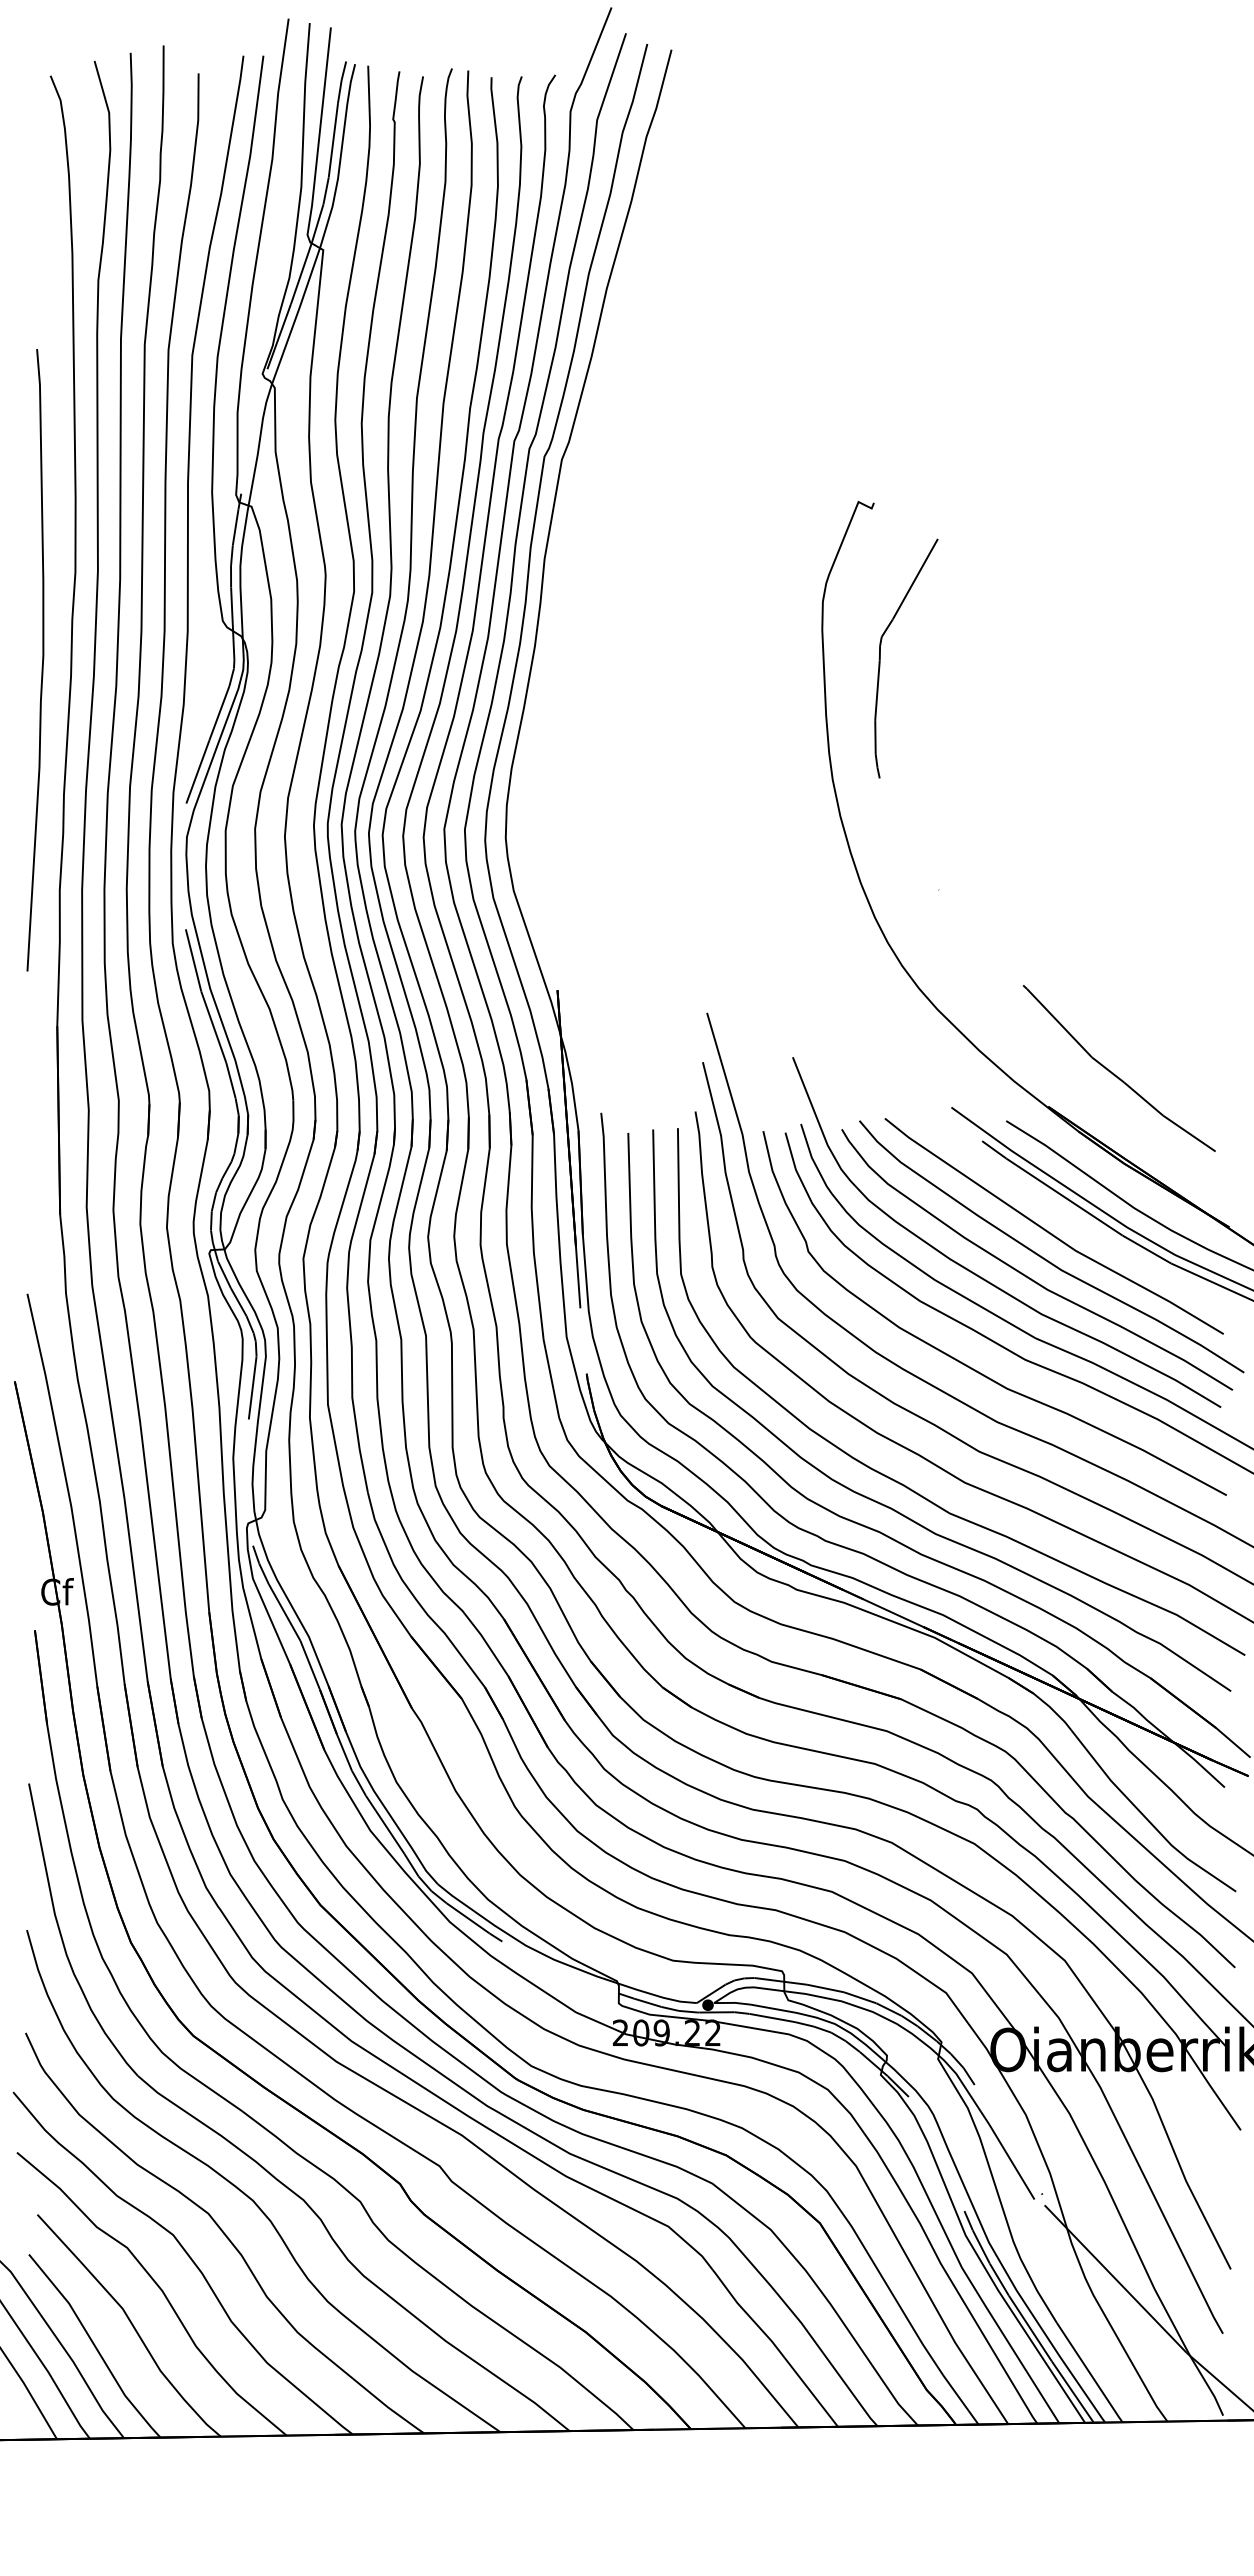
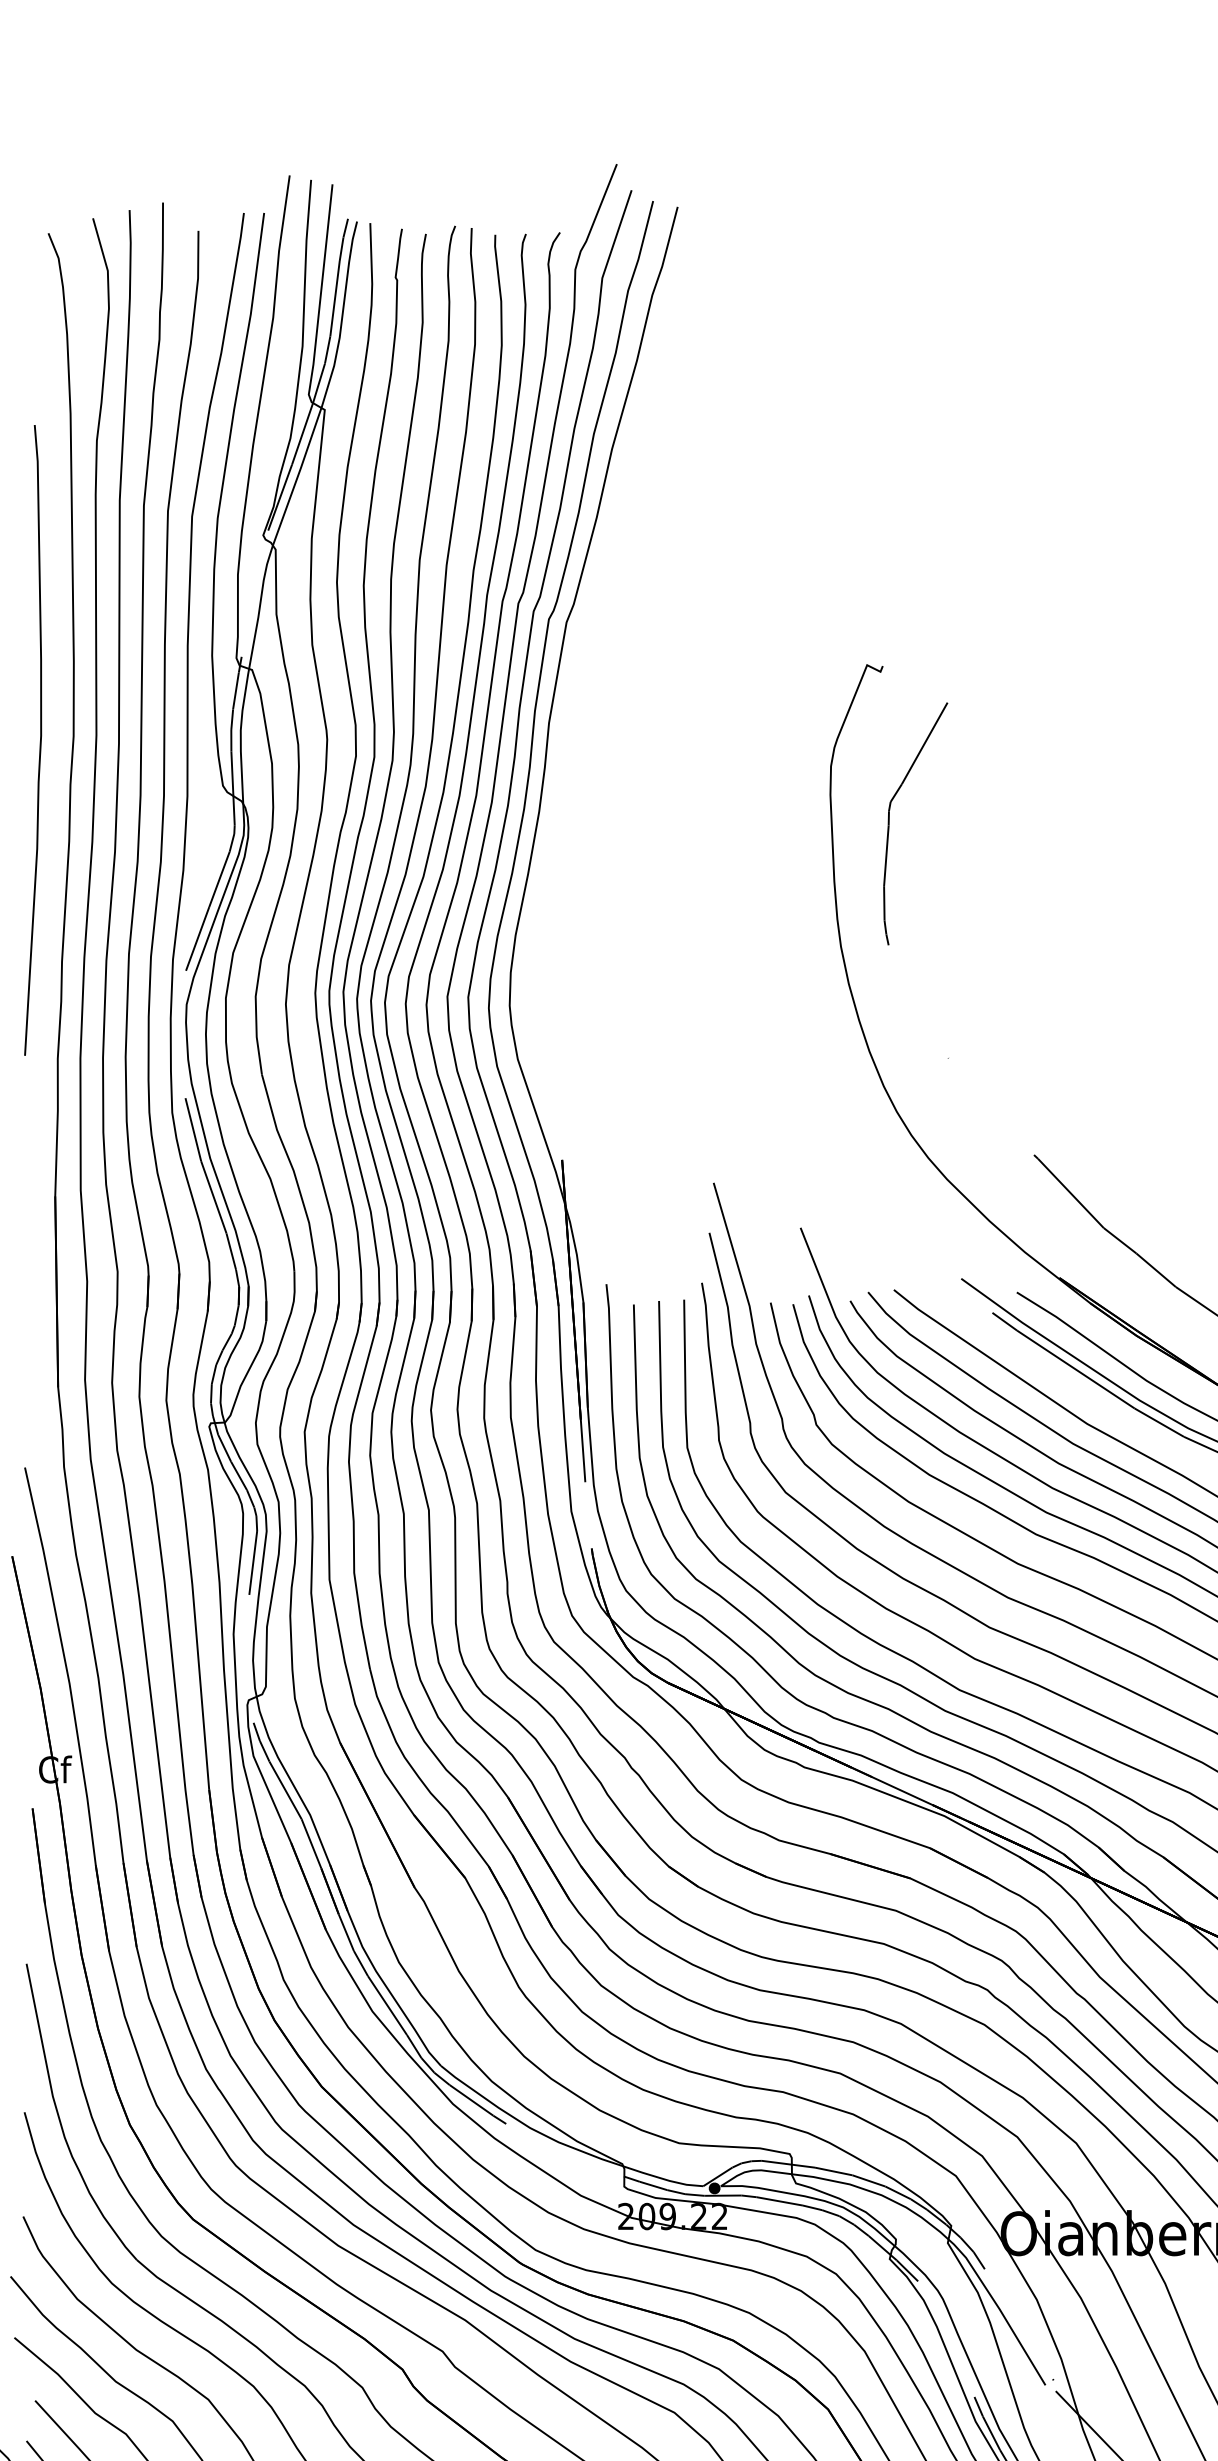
curve: (42, 660) -> (40, 740), moved

